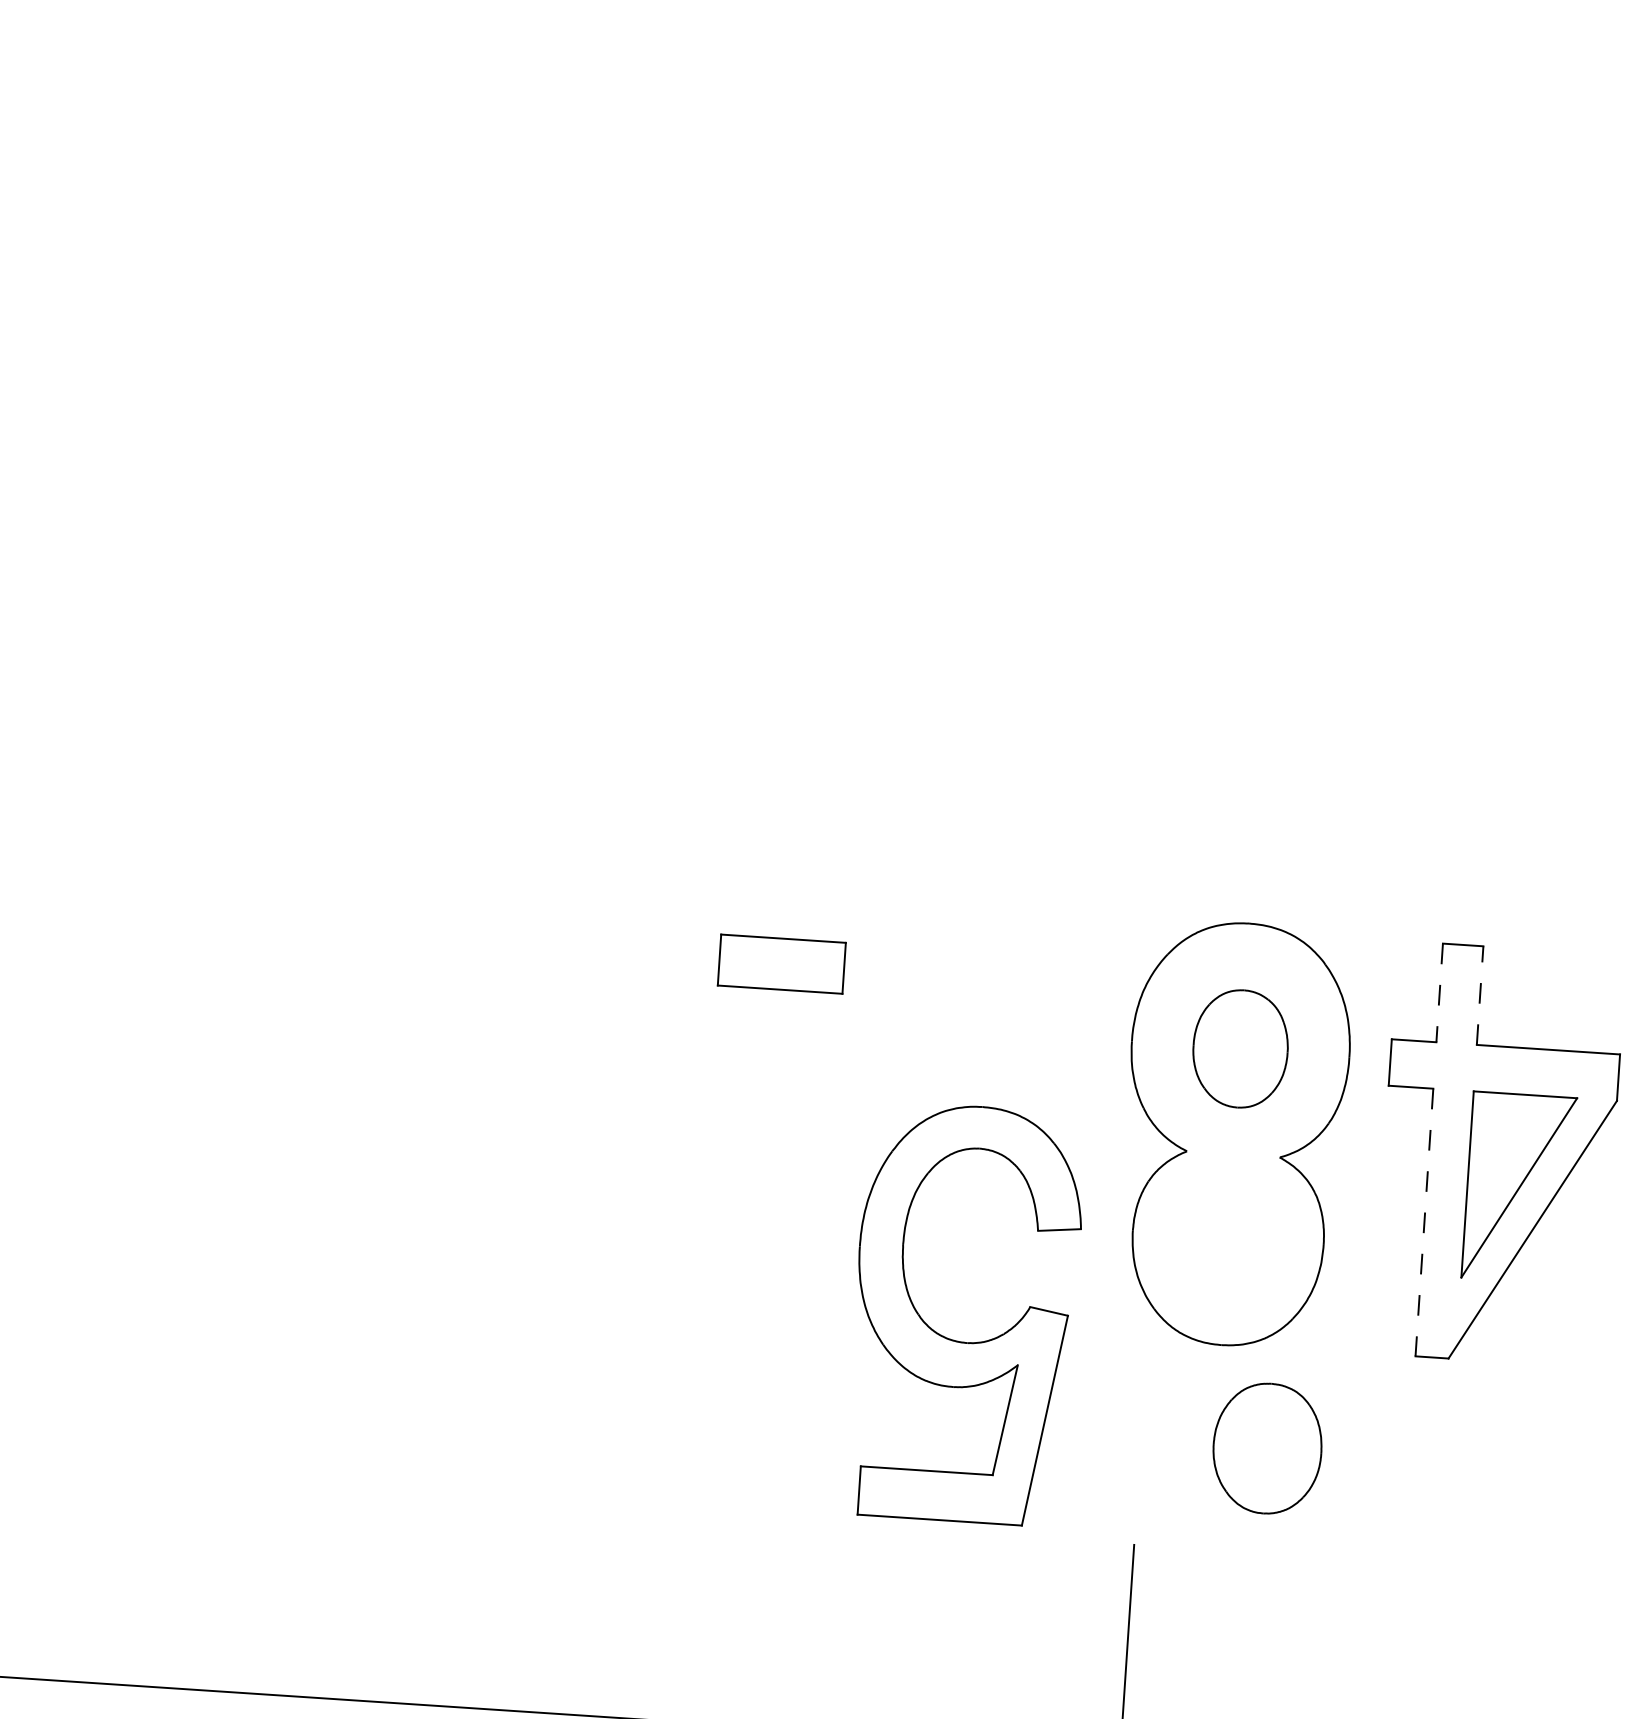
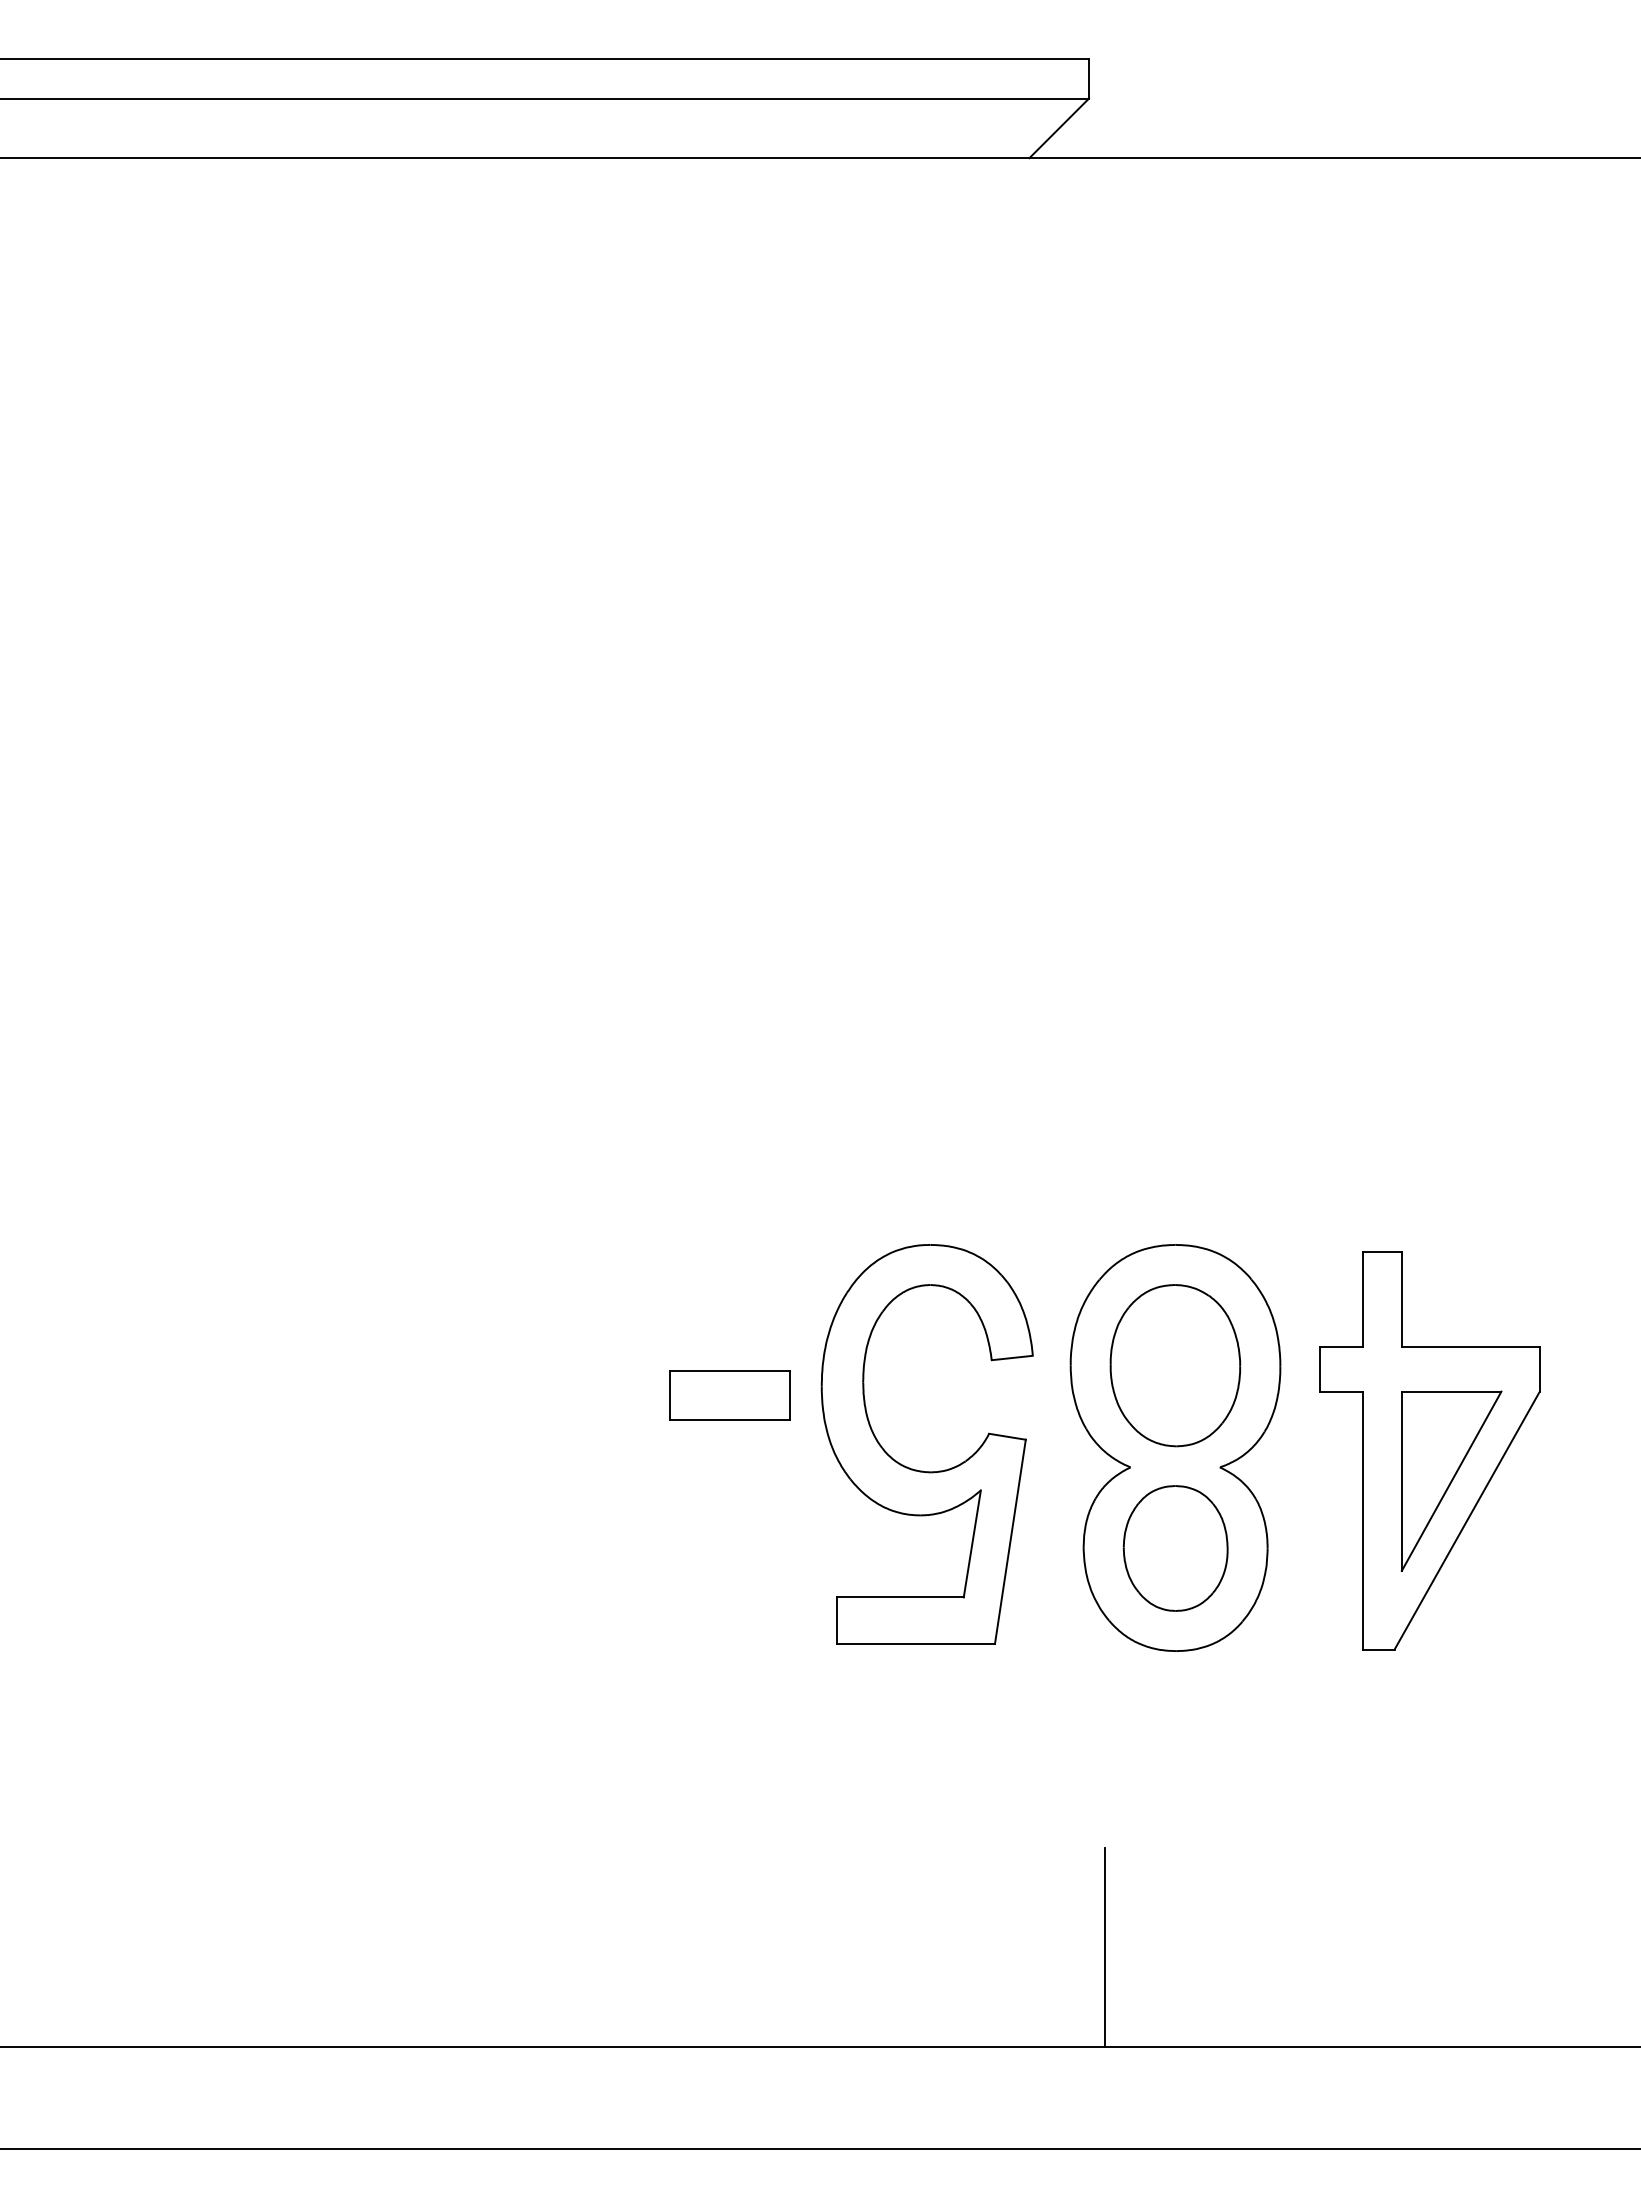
part: (781, 963) -> (729, 1395), moved
line: (1439, 993) -> (1362, 1299), dashed -> solid
line: (1479, 995) -> (1401, 1299), dashed -> solid
part: (1240, 1048) -> (1175, 1365), size x1.43
line: (1424, 1222) -> (1362, 1520), dashed -> solid
part: (958, 1340) -> (922, 1470), moved
part: (1267, 1448) -> (1175, 1548), moved

